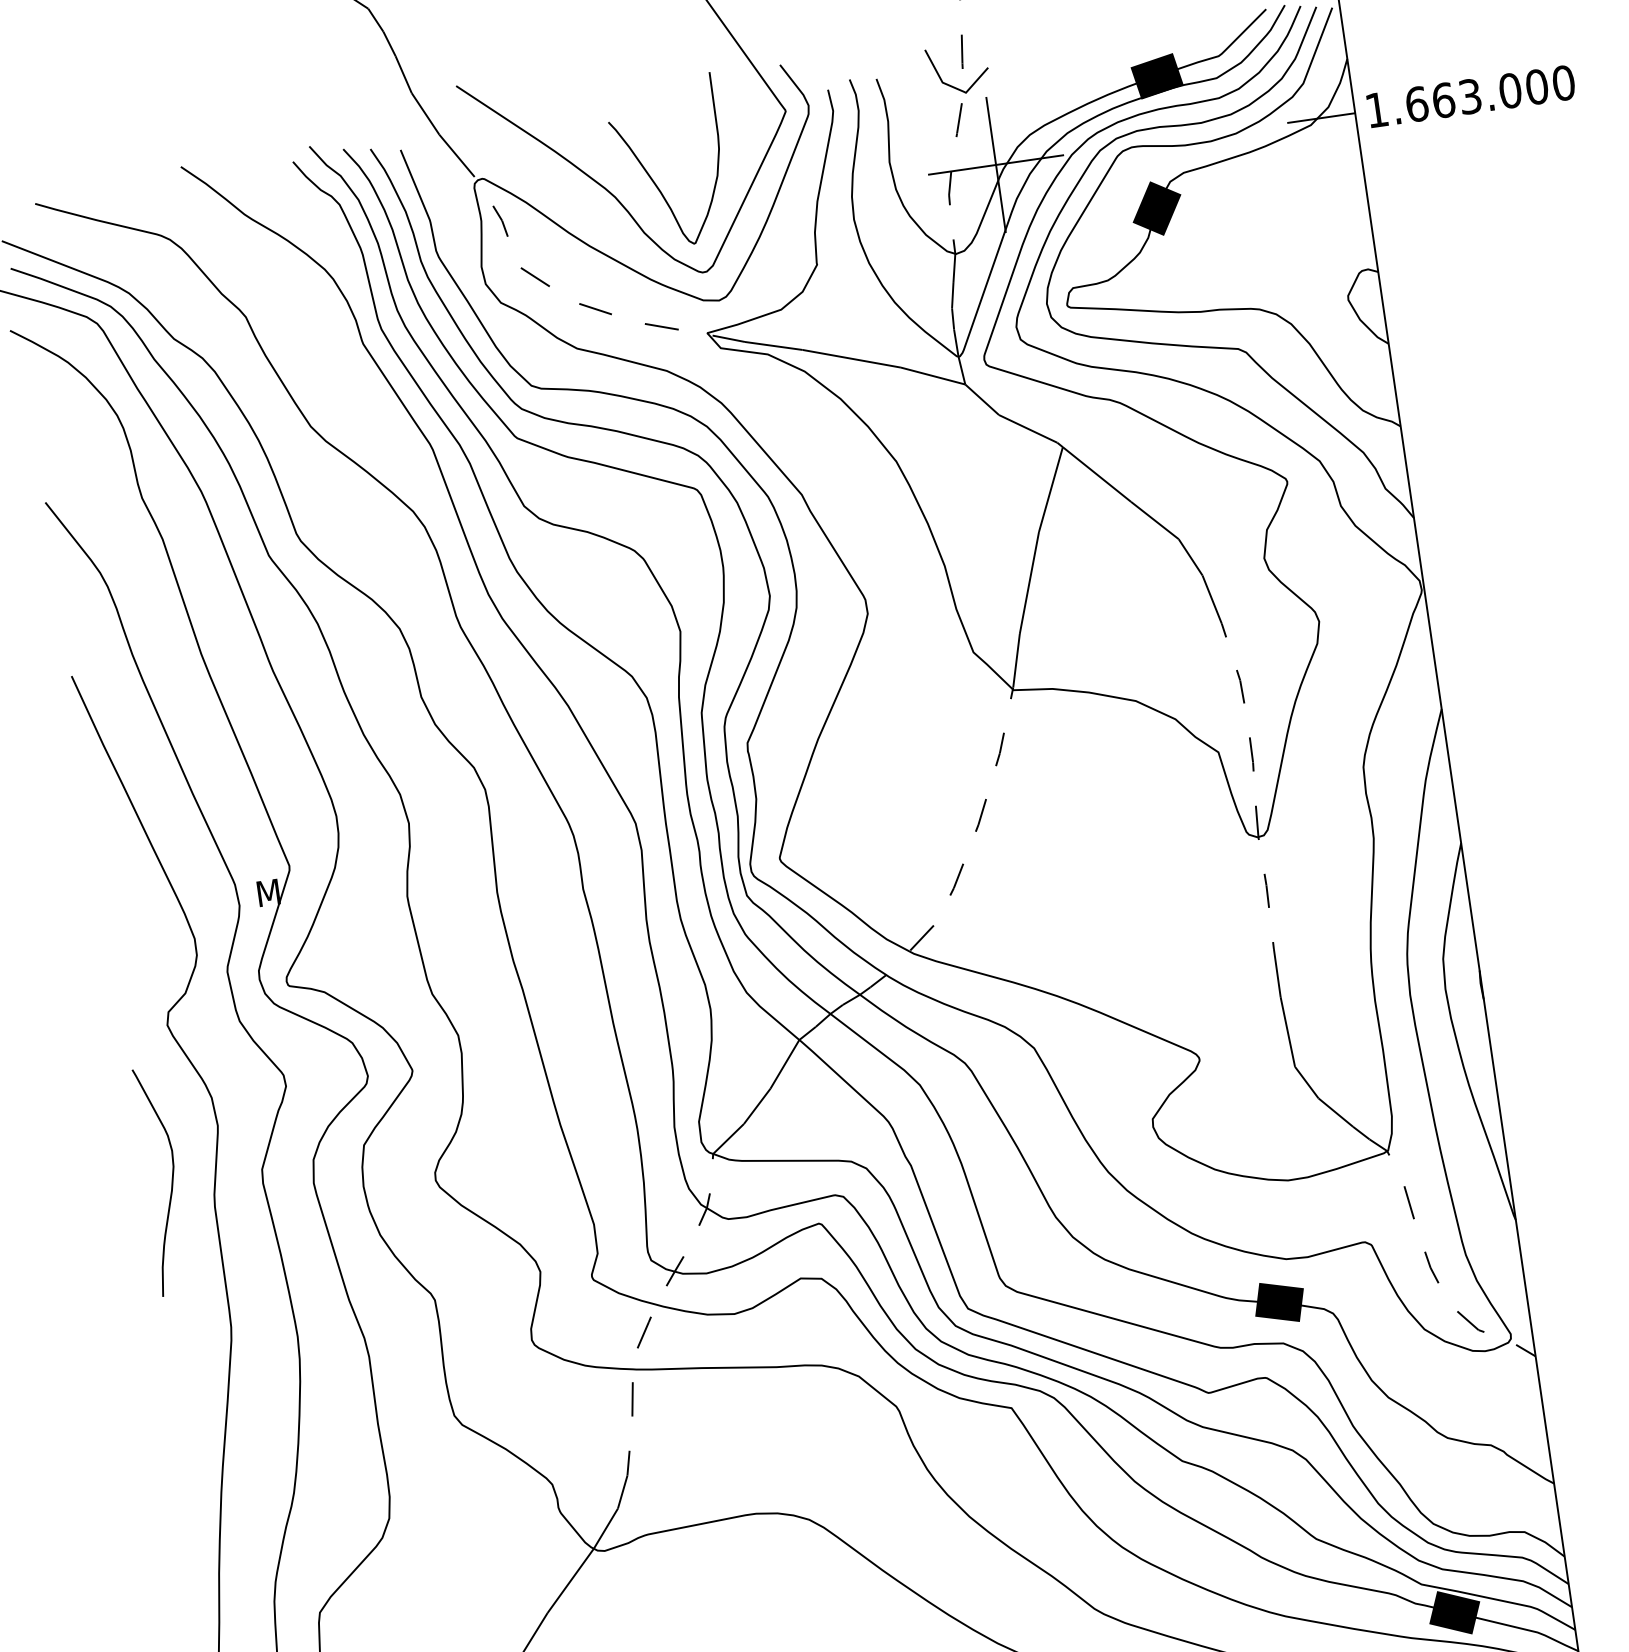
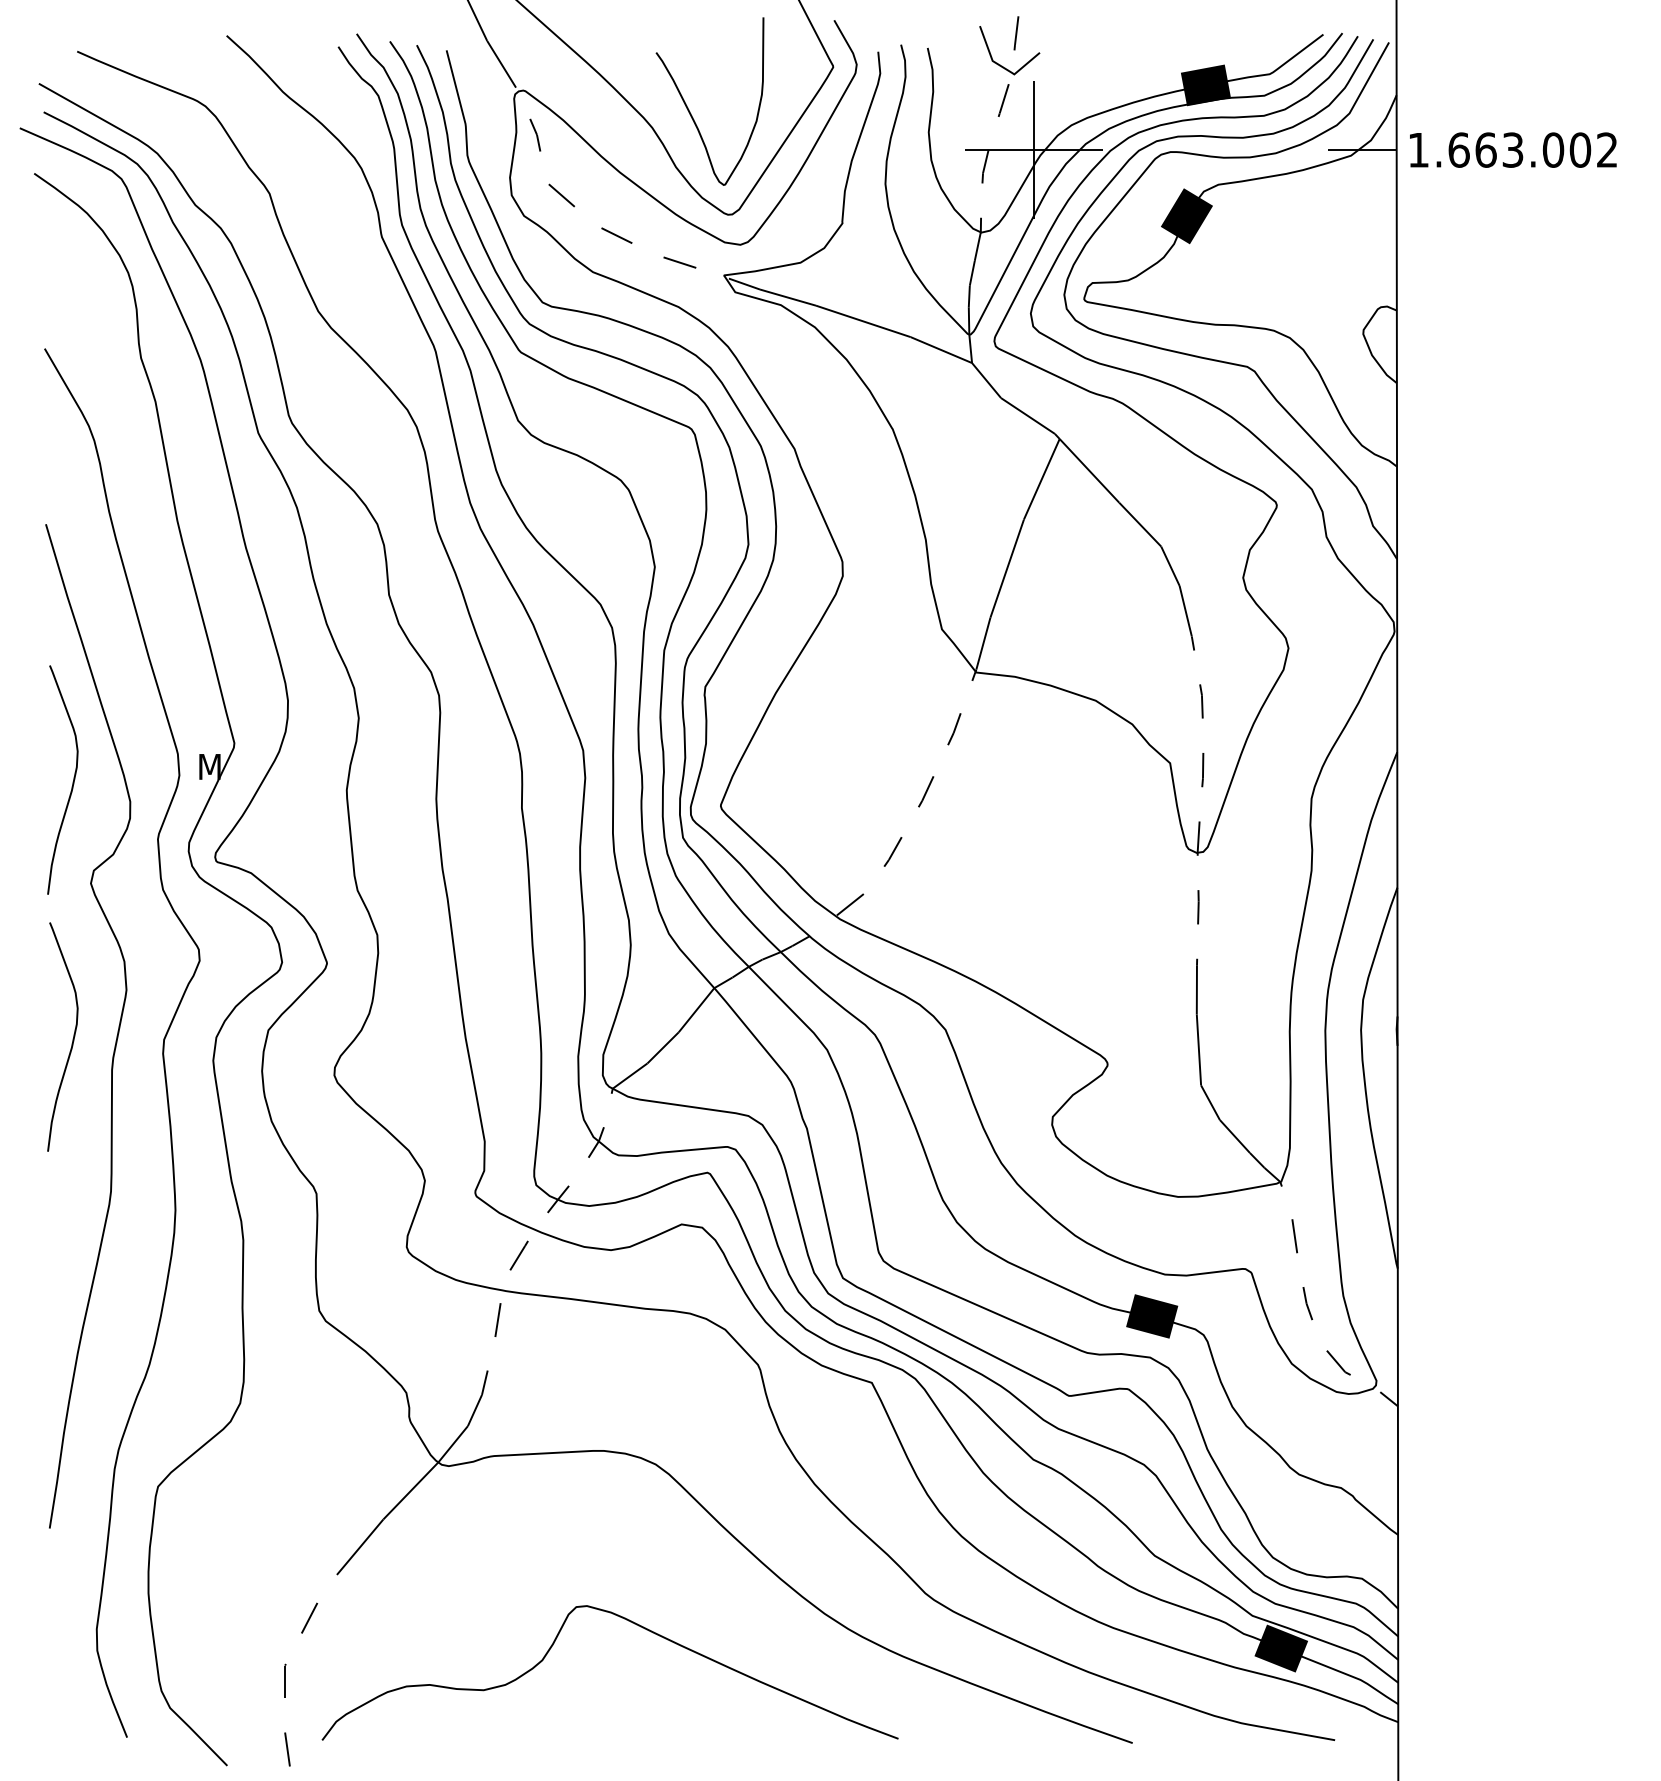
text: (1563, 82) -> (1607, 149), 1.663.000 -> 1.663.002
curve: (134, 926) -> (72, 781), added

